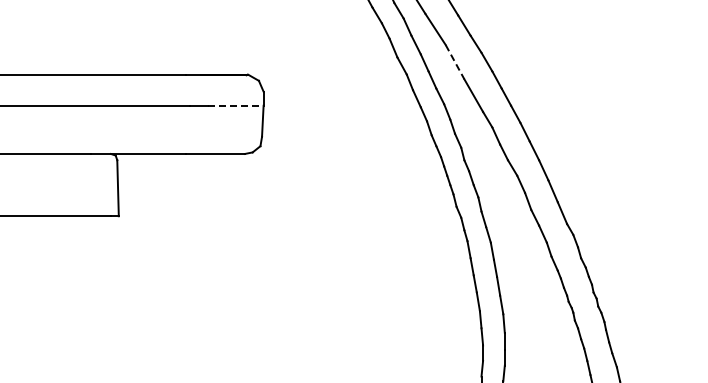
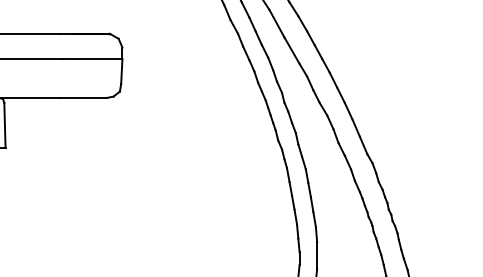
line: (455, 62) -> (277, 24), dashed -> solid
line: (236, 105) -> (100, 58), dashed -> solid

